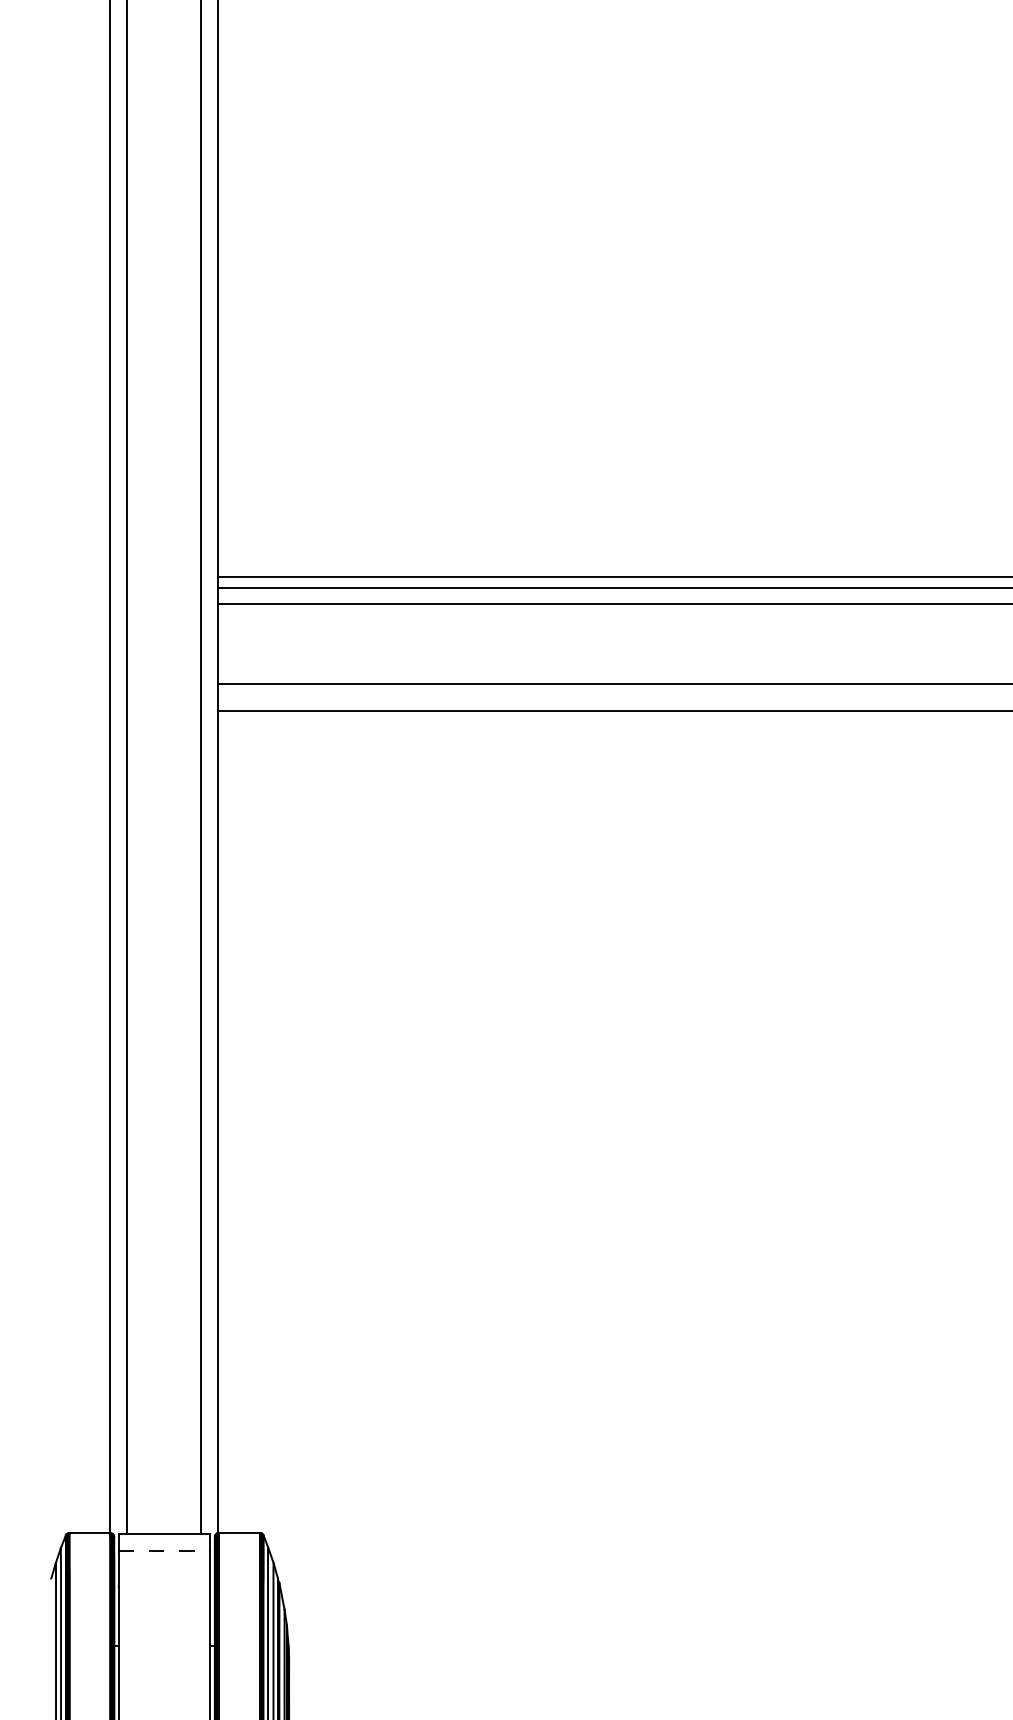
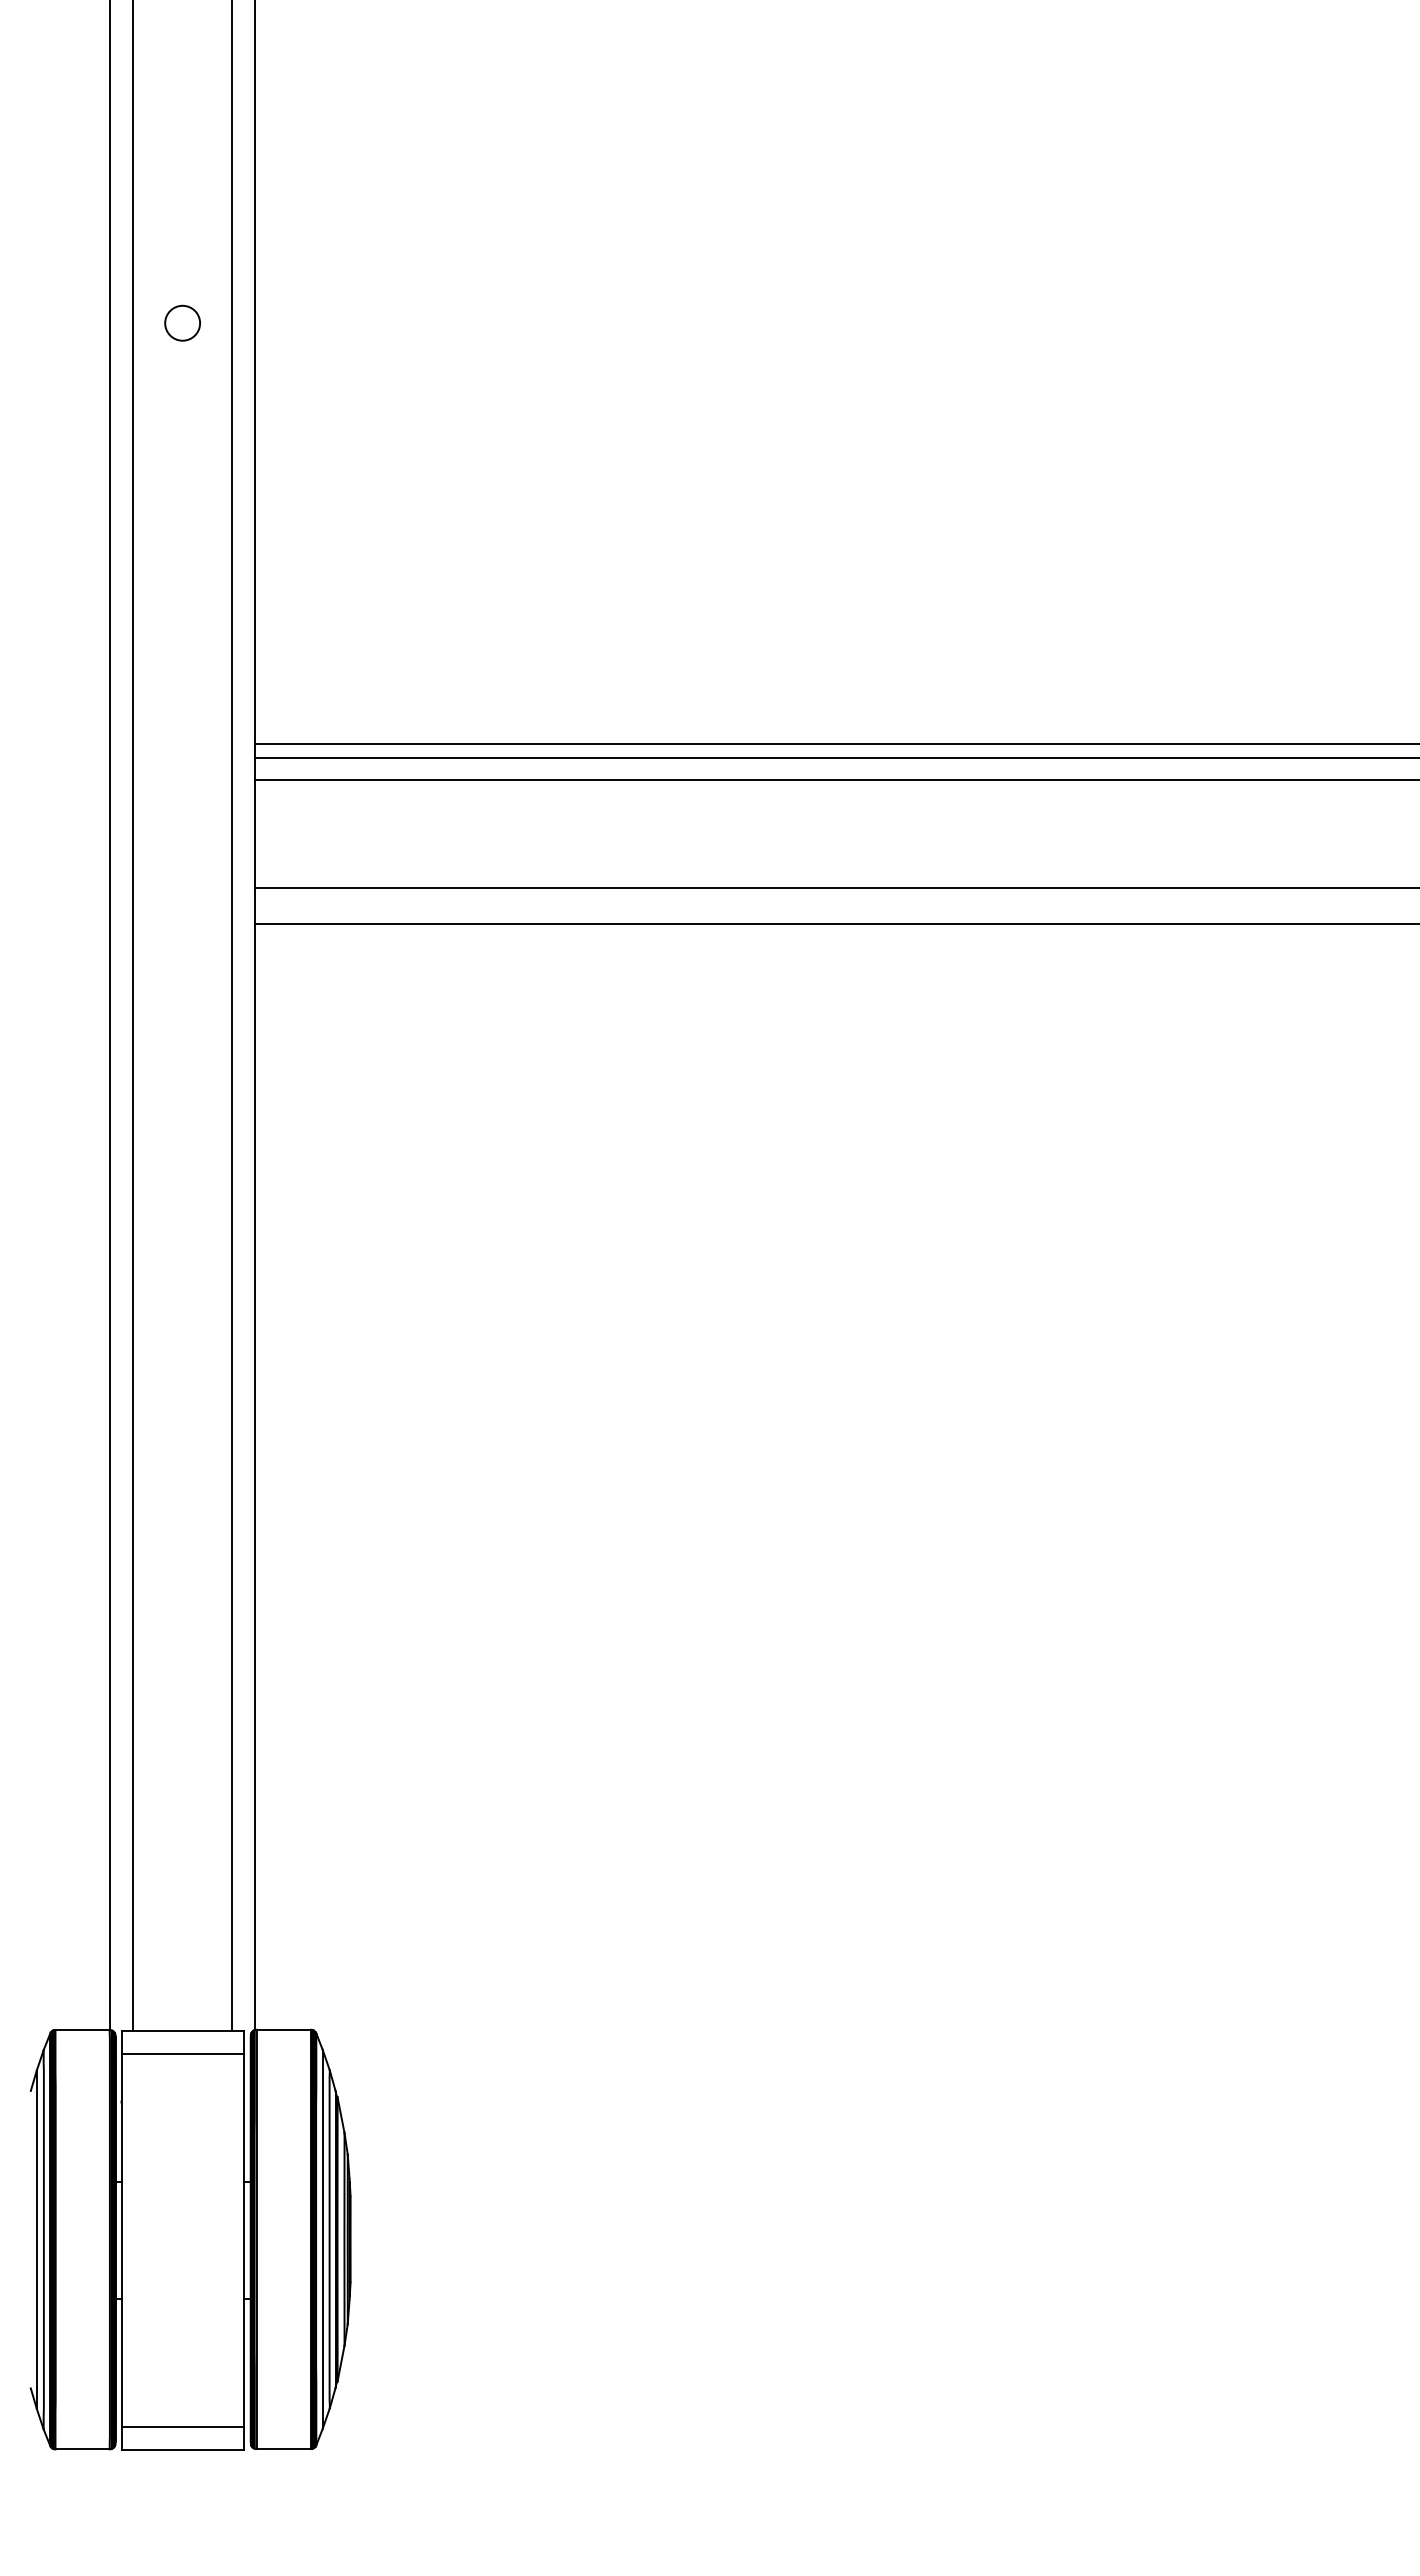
circle: (164, 263) -> (182, 322), added
line: (164, 1550) -> (183, 2053), dashed -> solid

